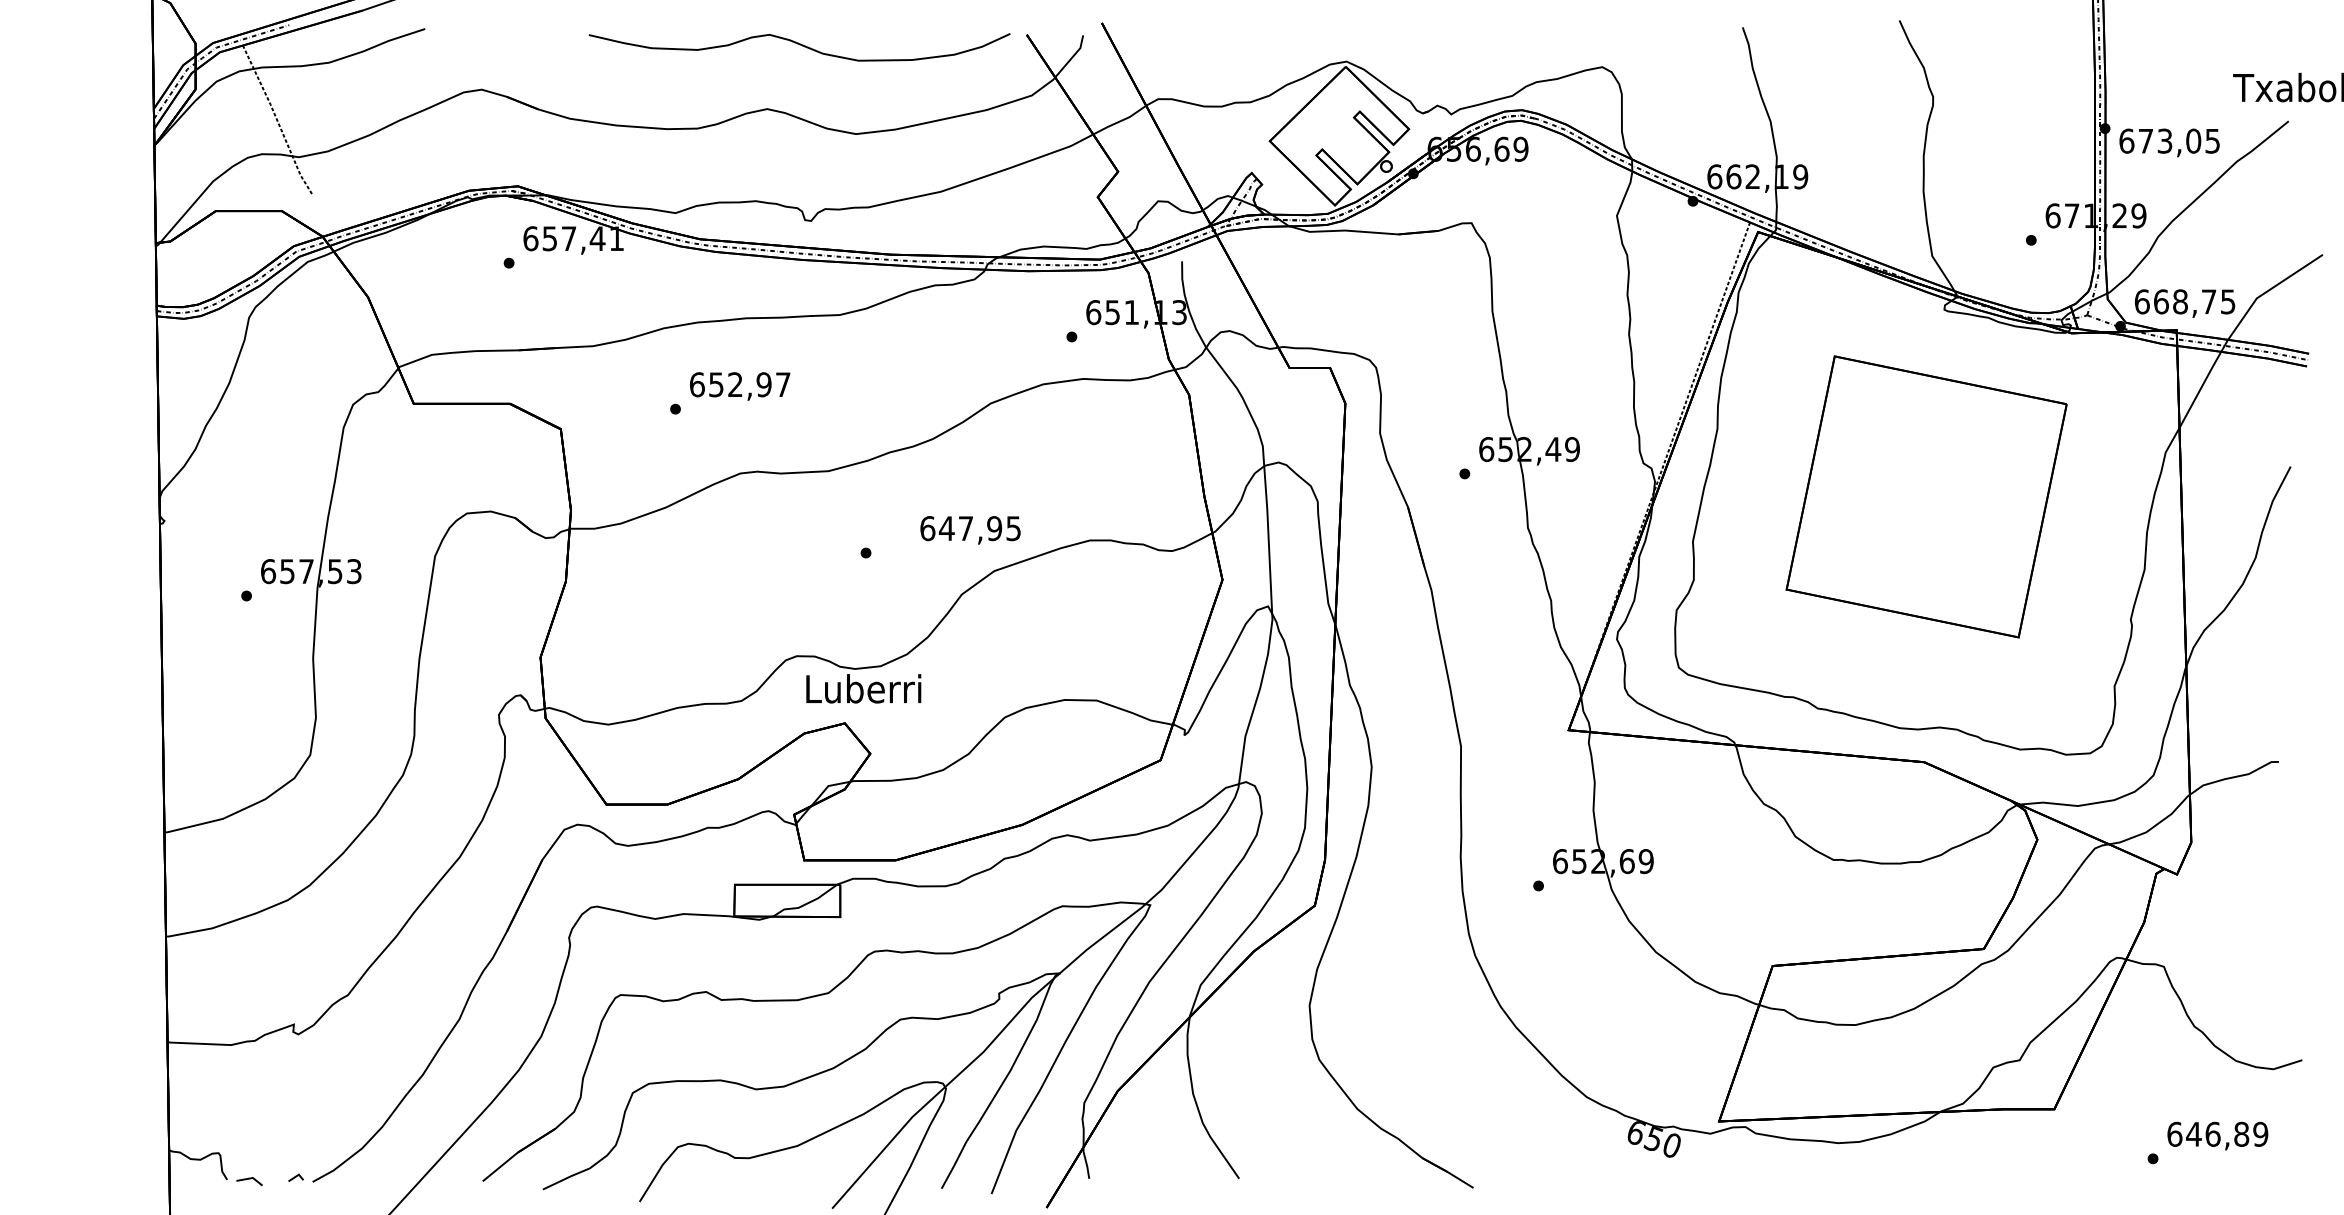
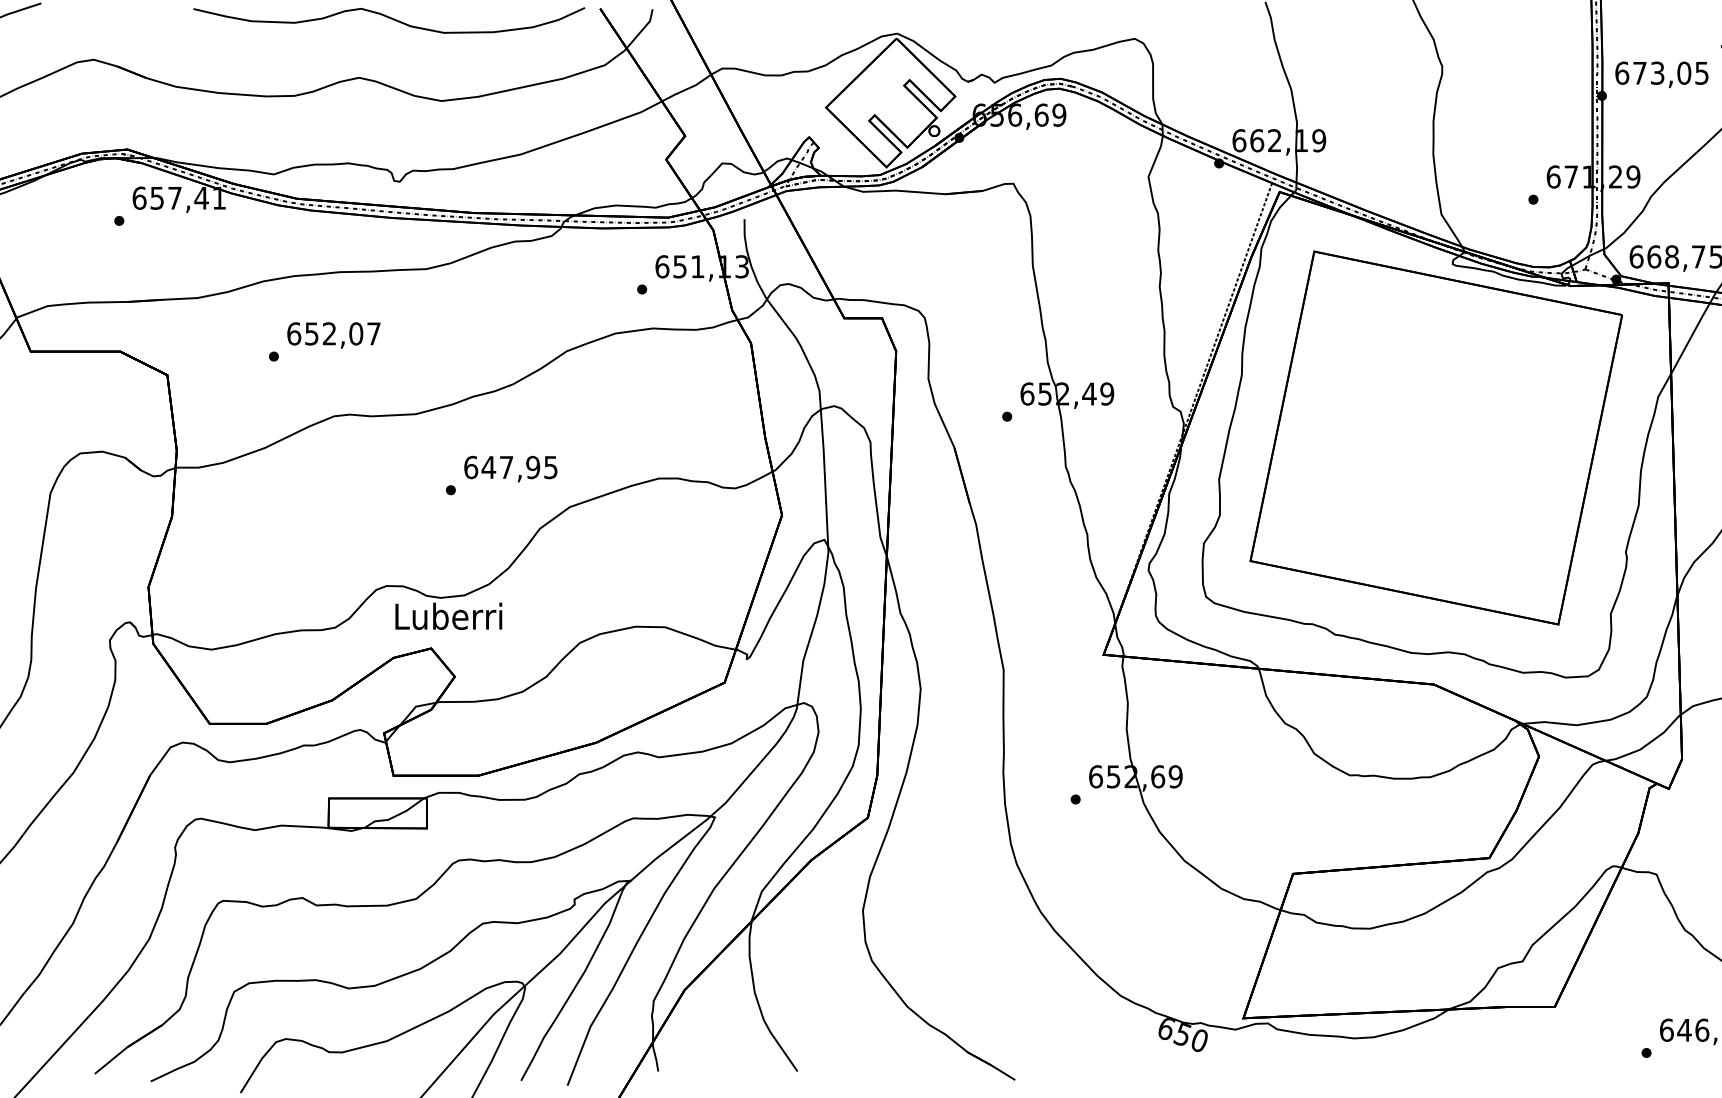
text: (2169, 142) -> (1661, 74), moved
text: (763, 384) -> (355, 333), 652,97 -> 652,07
part: (1926, 496) -> (1436, 437), size x1.43
text: (970, 530) -> (510, 469), moved

